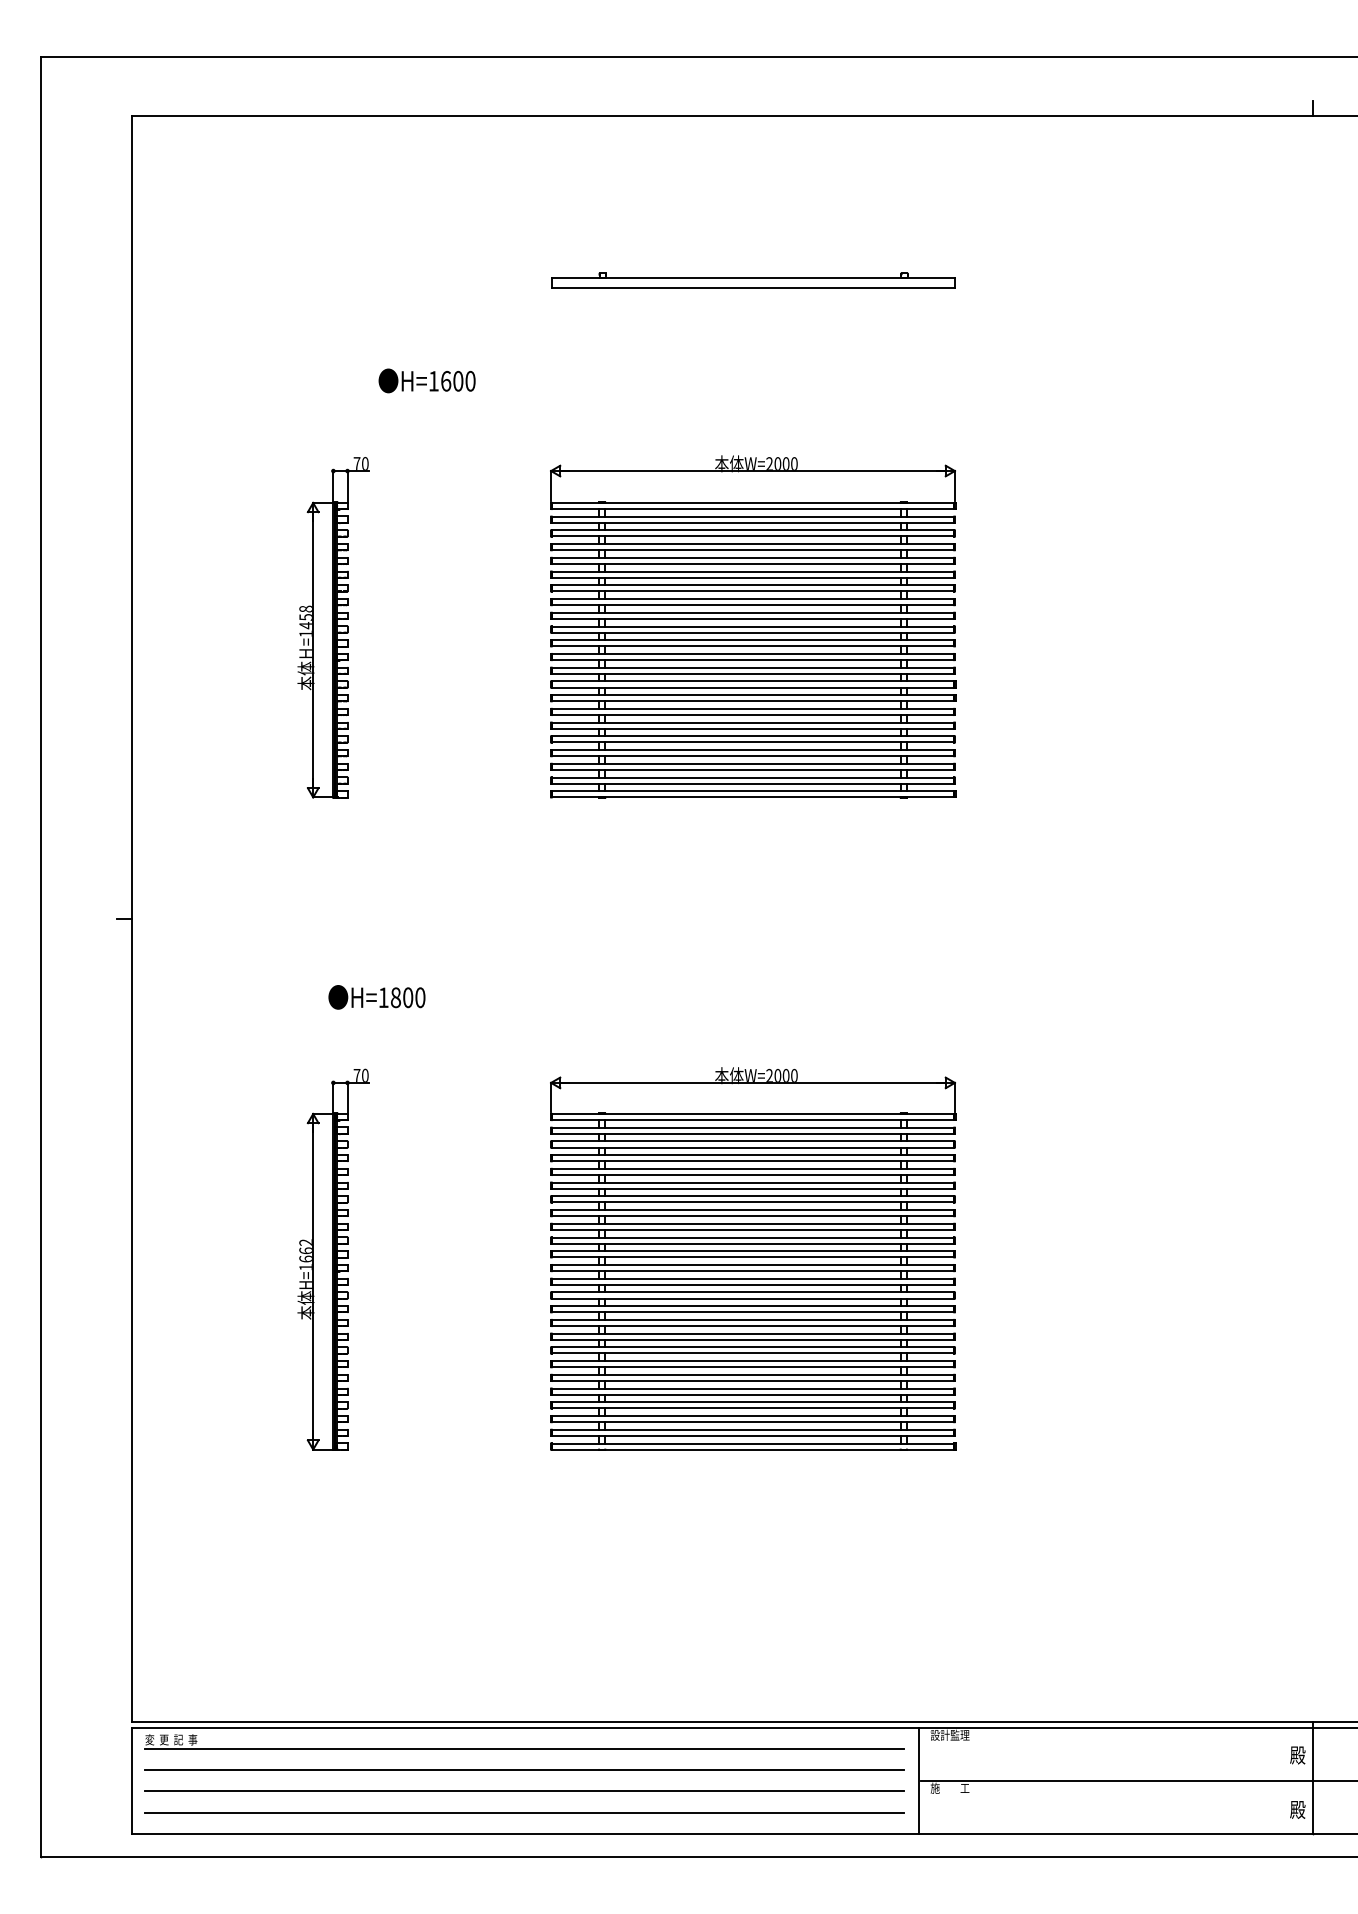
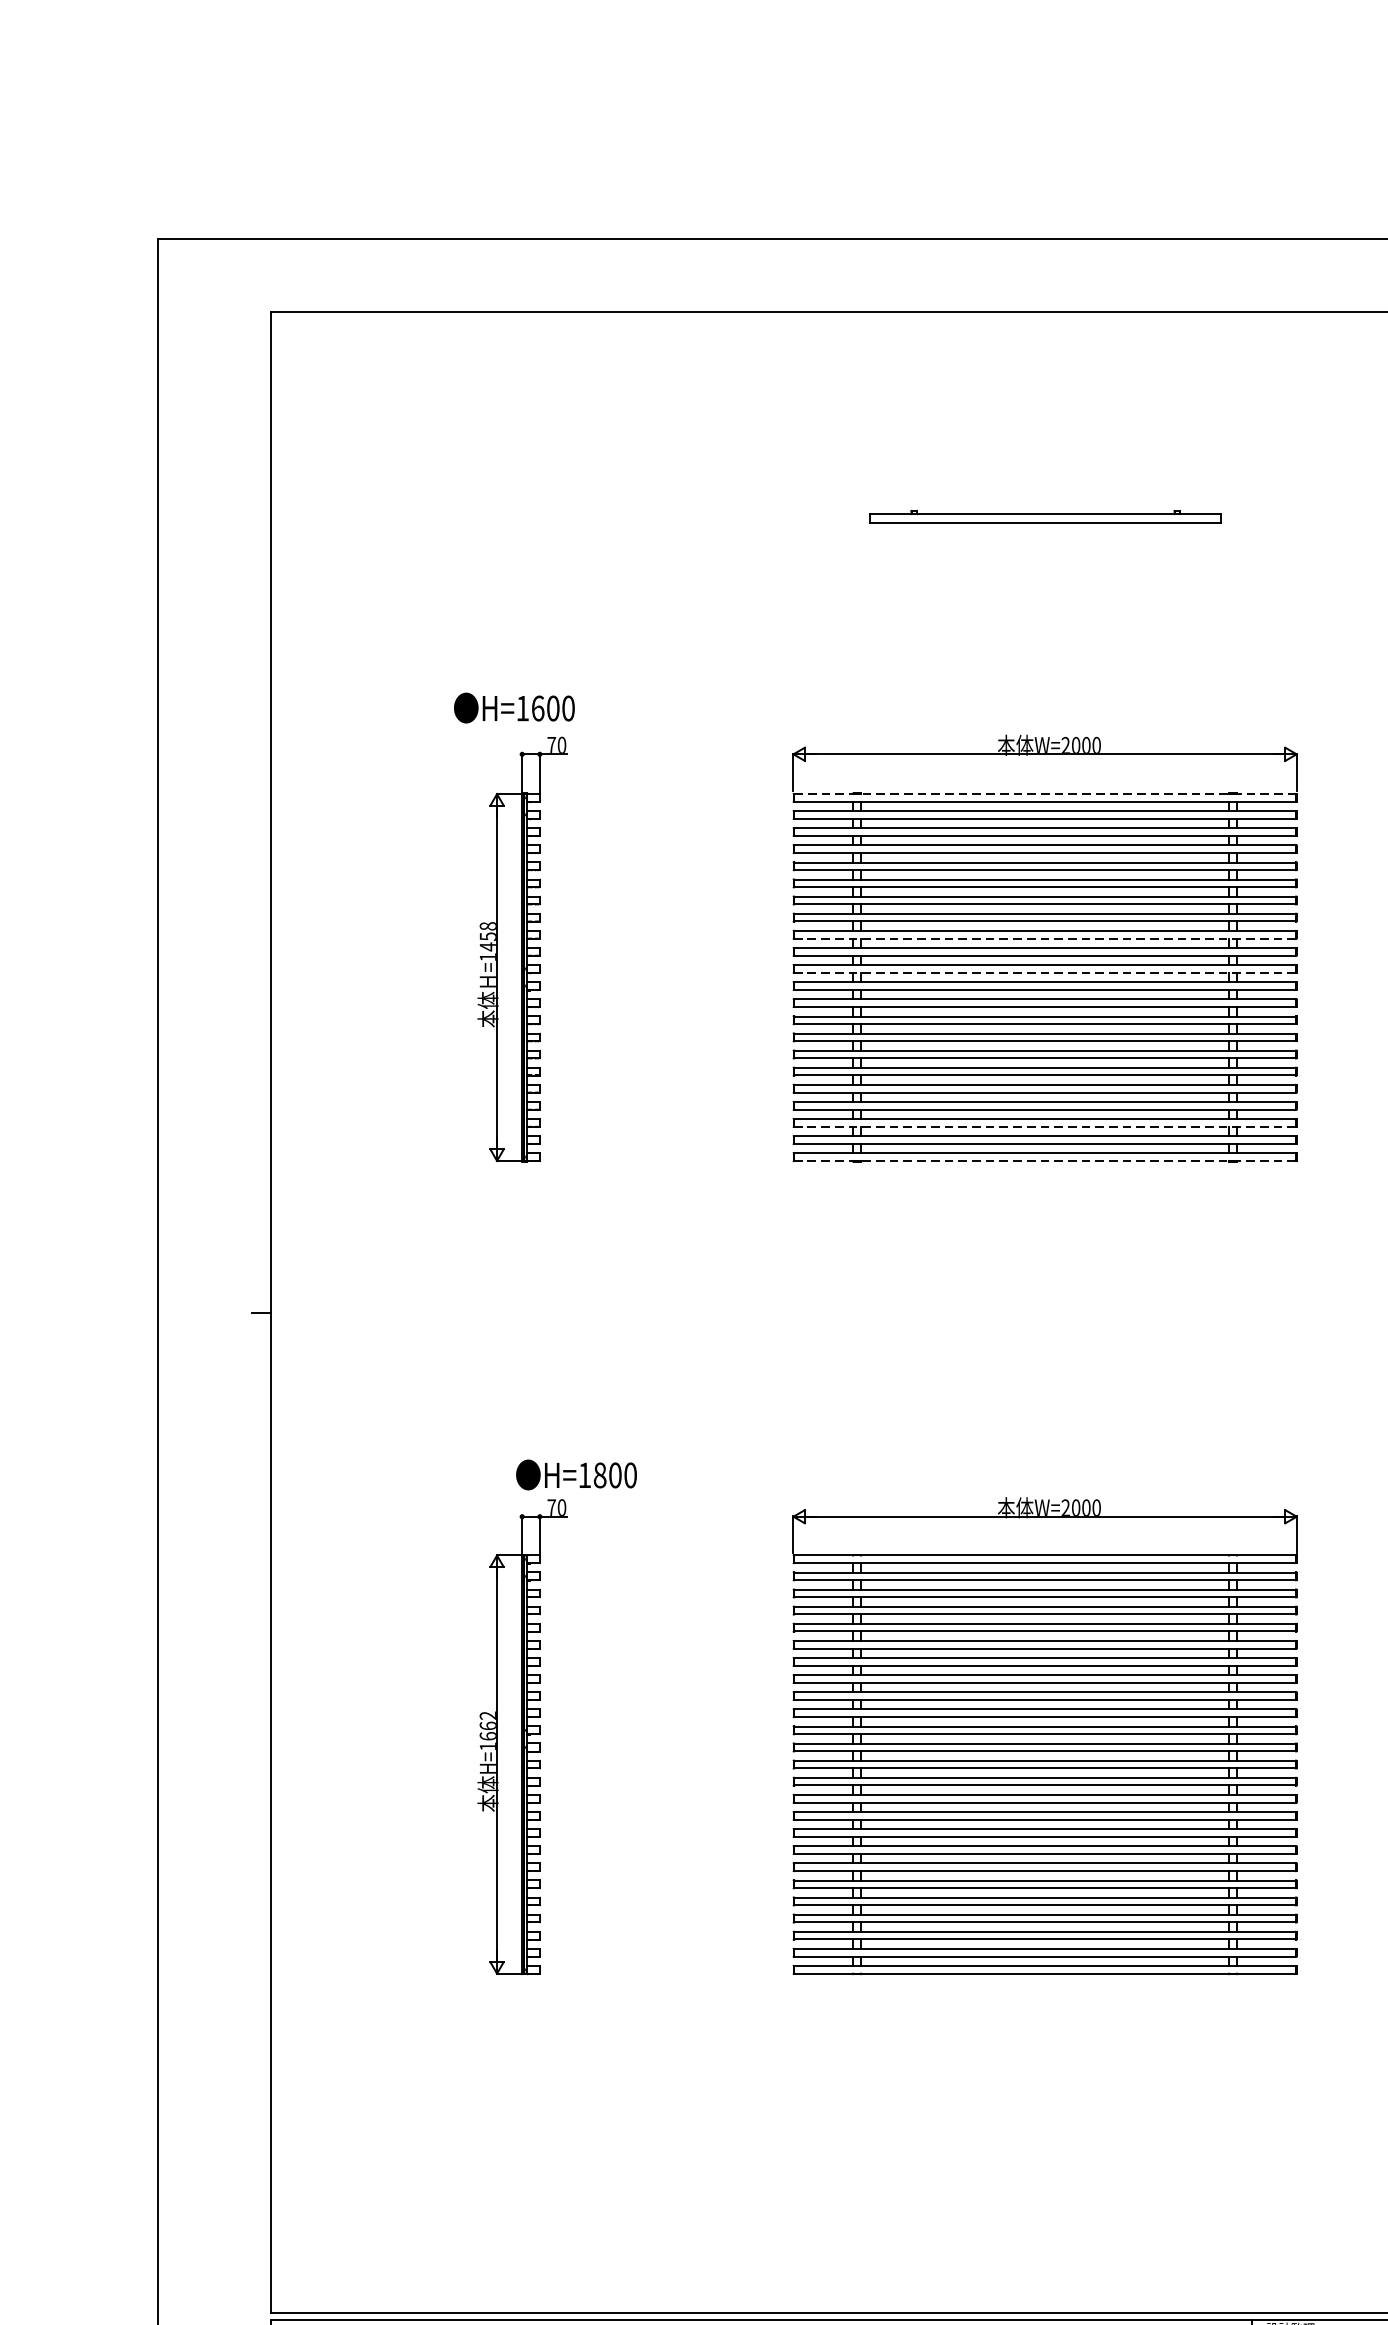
part: (753, 280) -> (1045, 516), size x0.7
text: (426, 380) -> (513, 707), moved
line: (753, 502) -> (1045, 793), solid -> dashed
line: (752, 618) -> (1044, 938), solid -> dashed
line: (752, 646) -> (1044, 972), solid -> dashed
line: (752, 769) -> (1044, 1126), solid -> dashed
line: (752, 797) -> (1044, 1161), solid -> dashed
text: (376, 997) -> (575, 1475), moved

